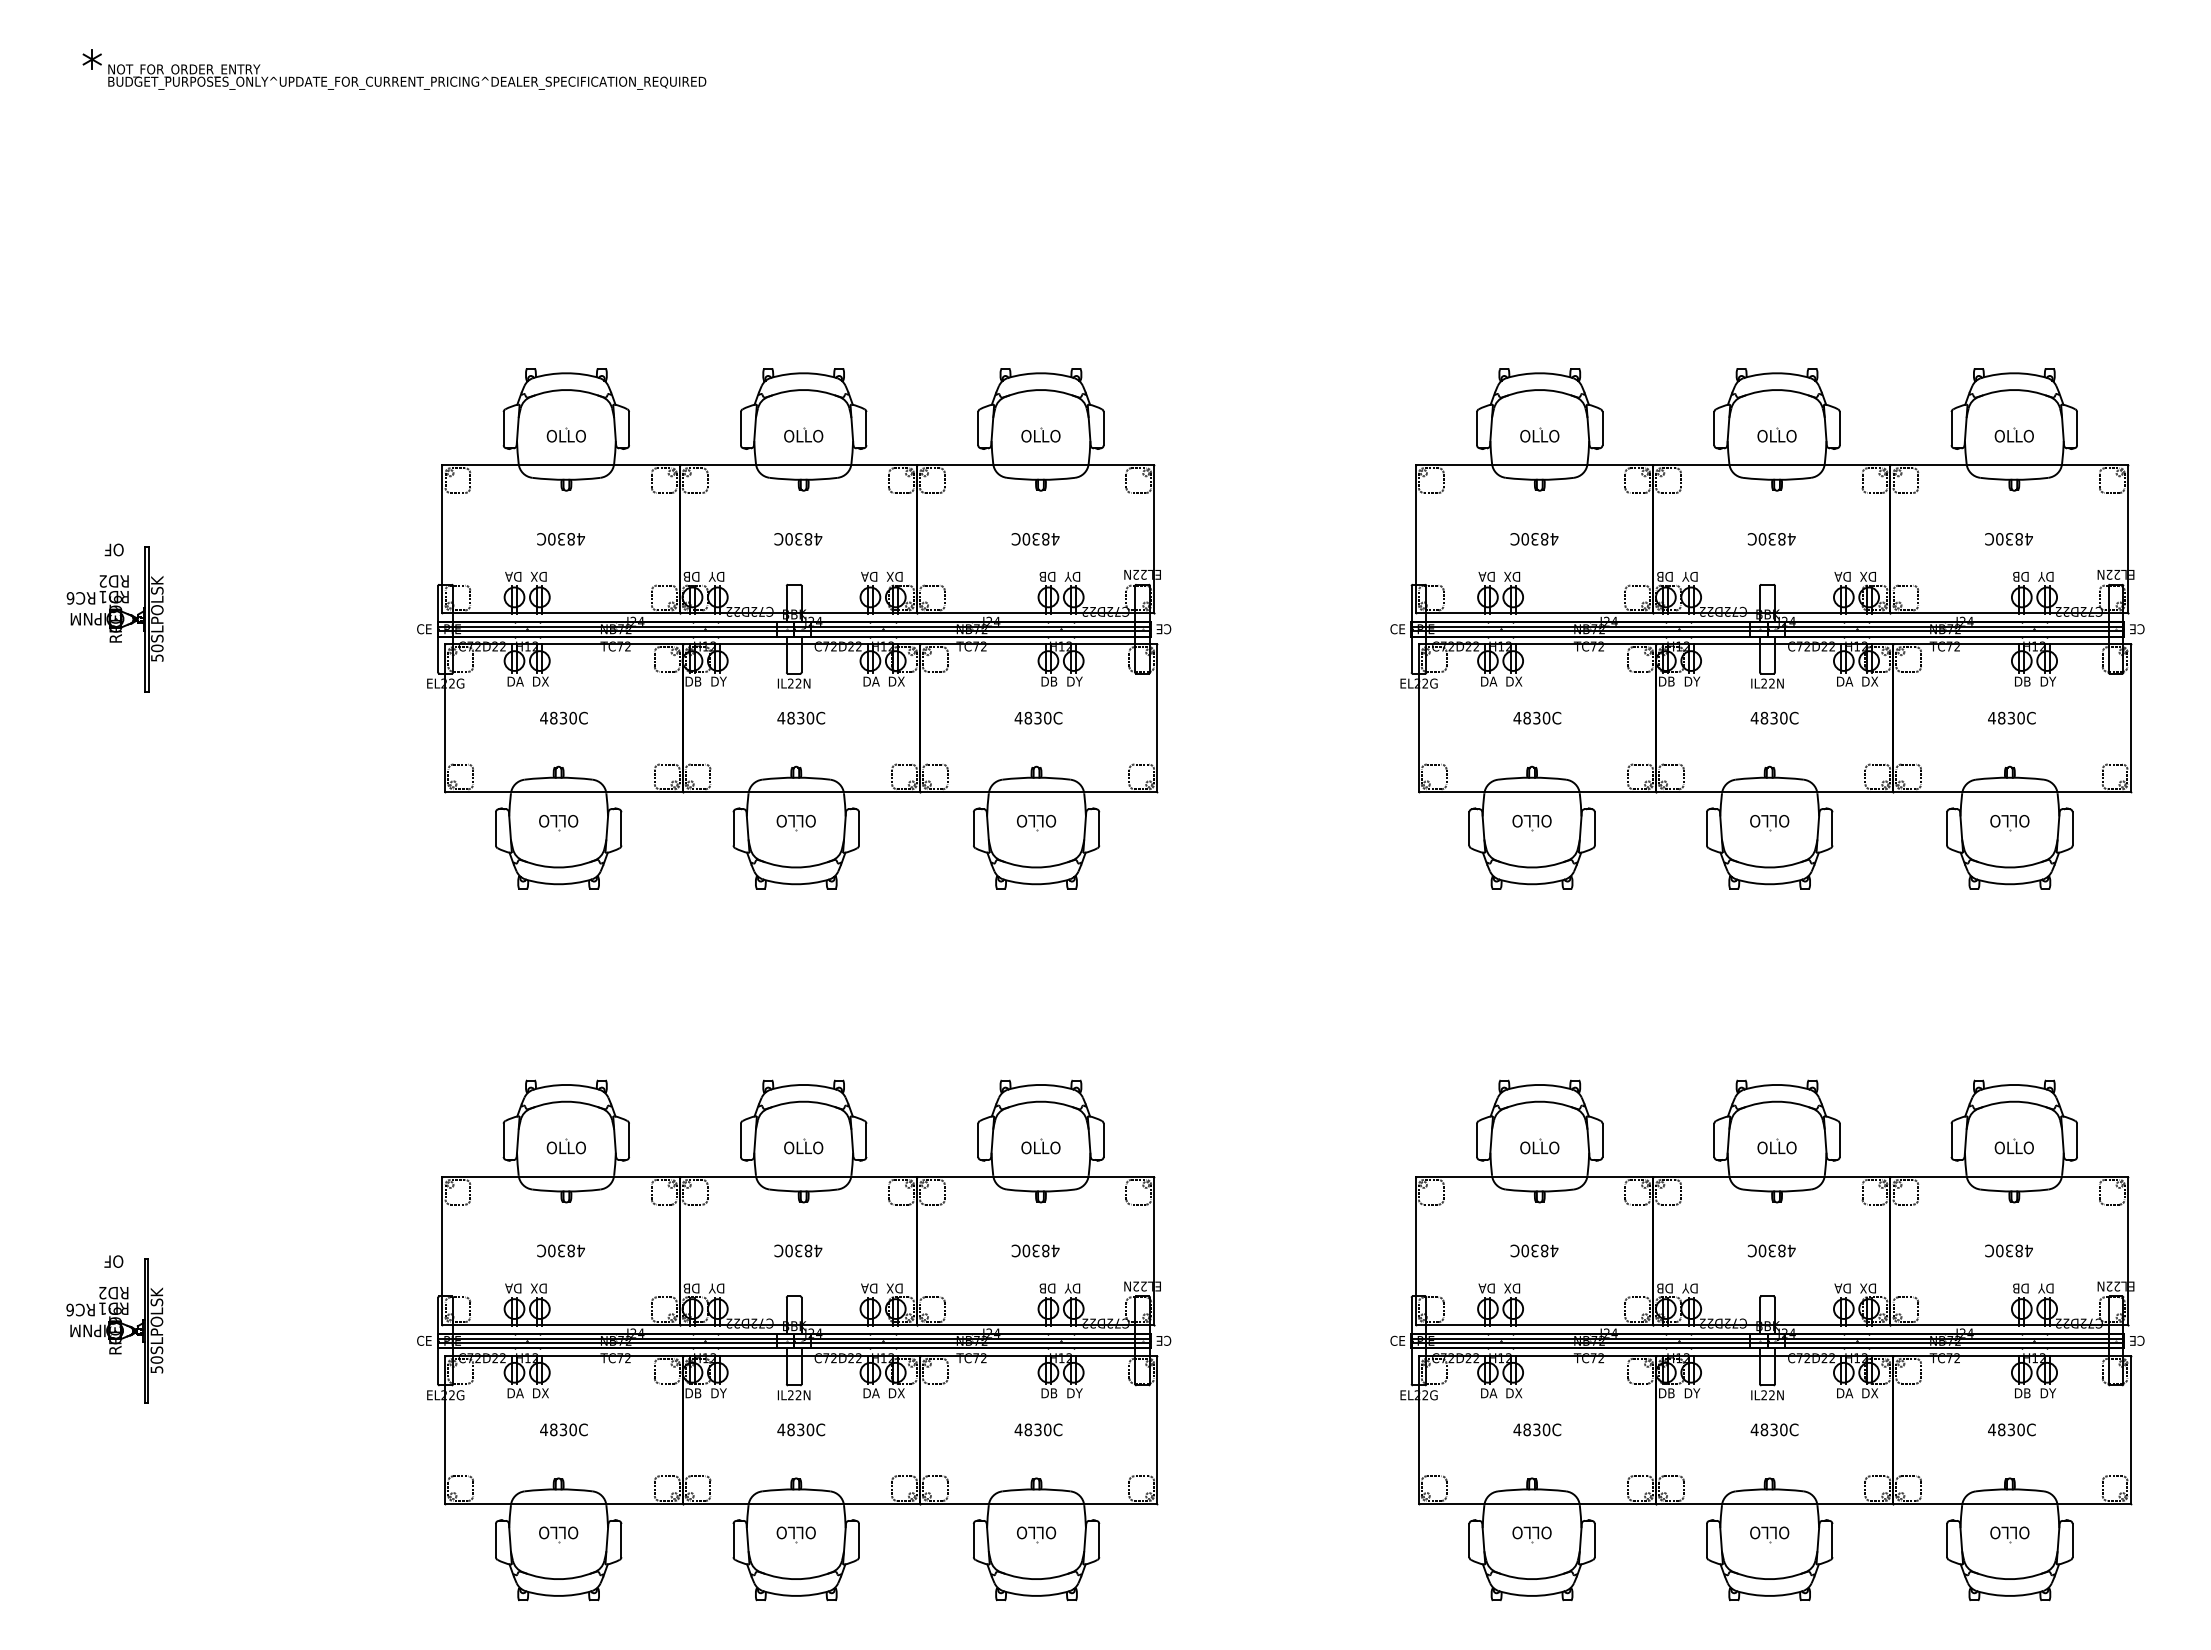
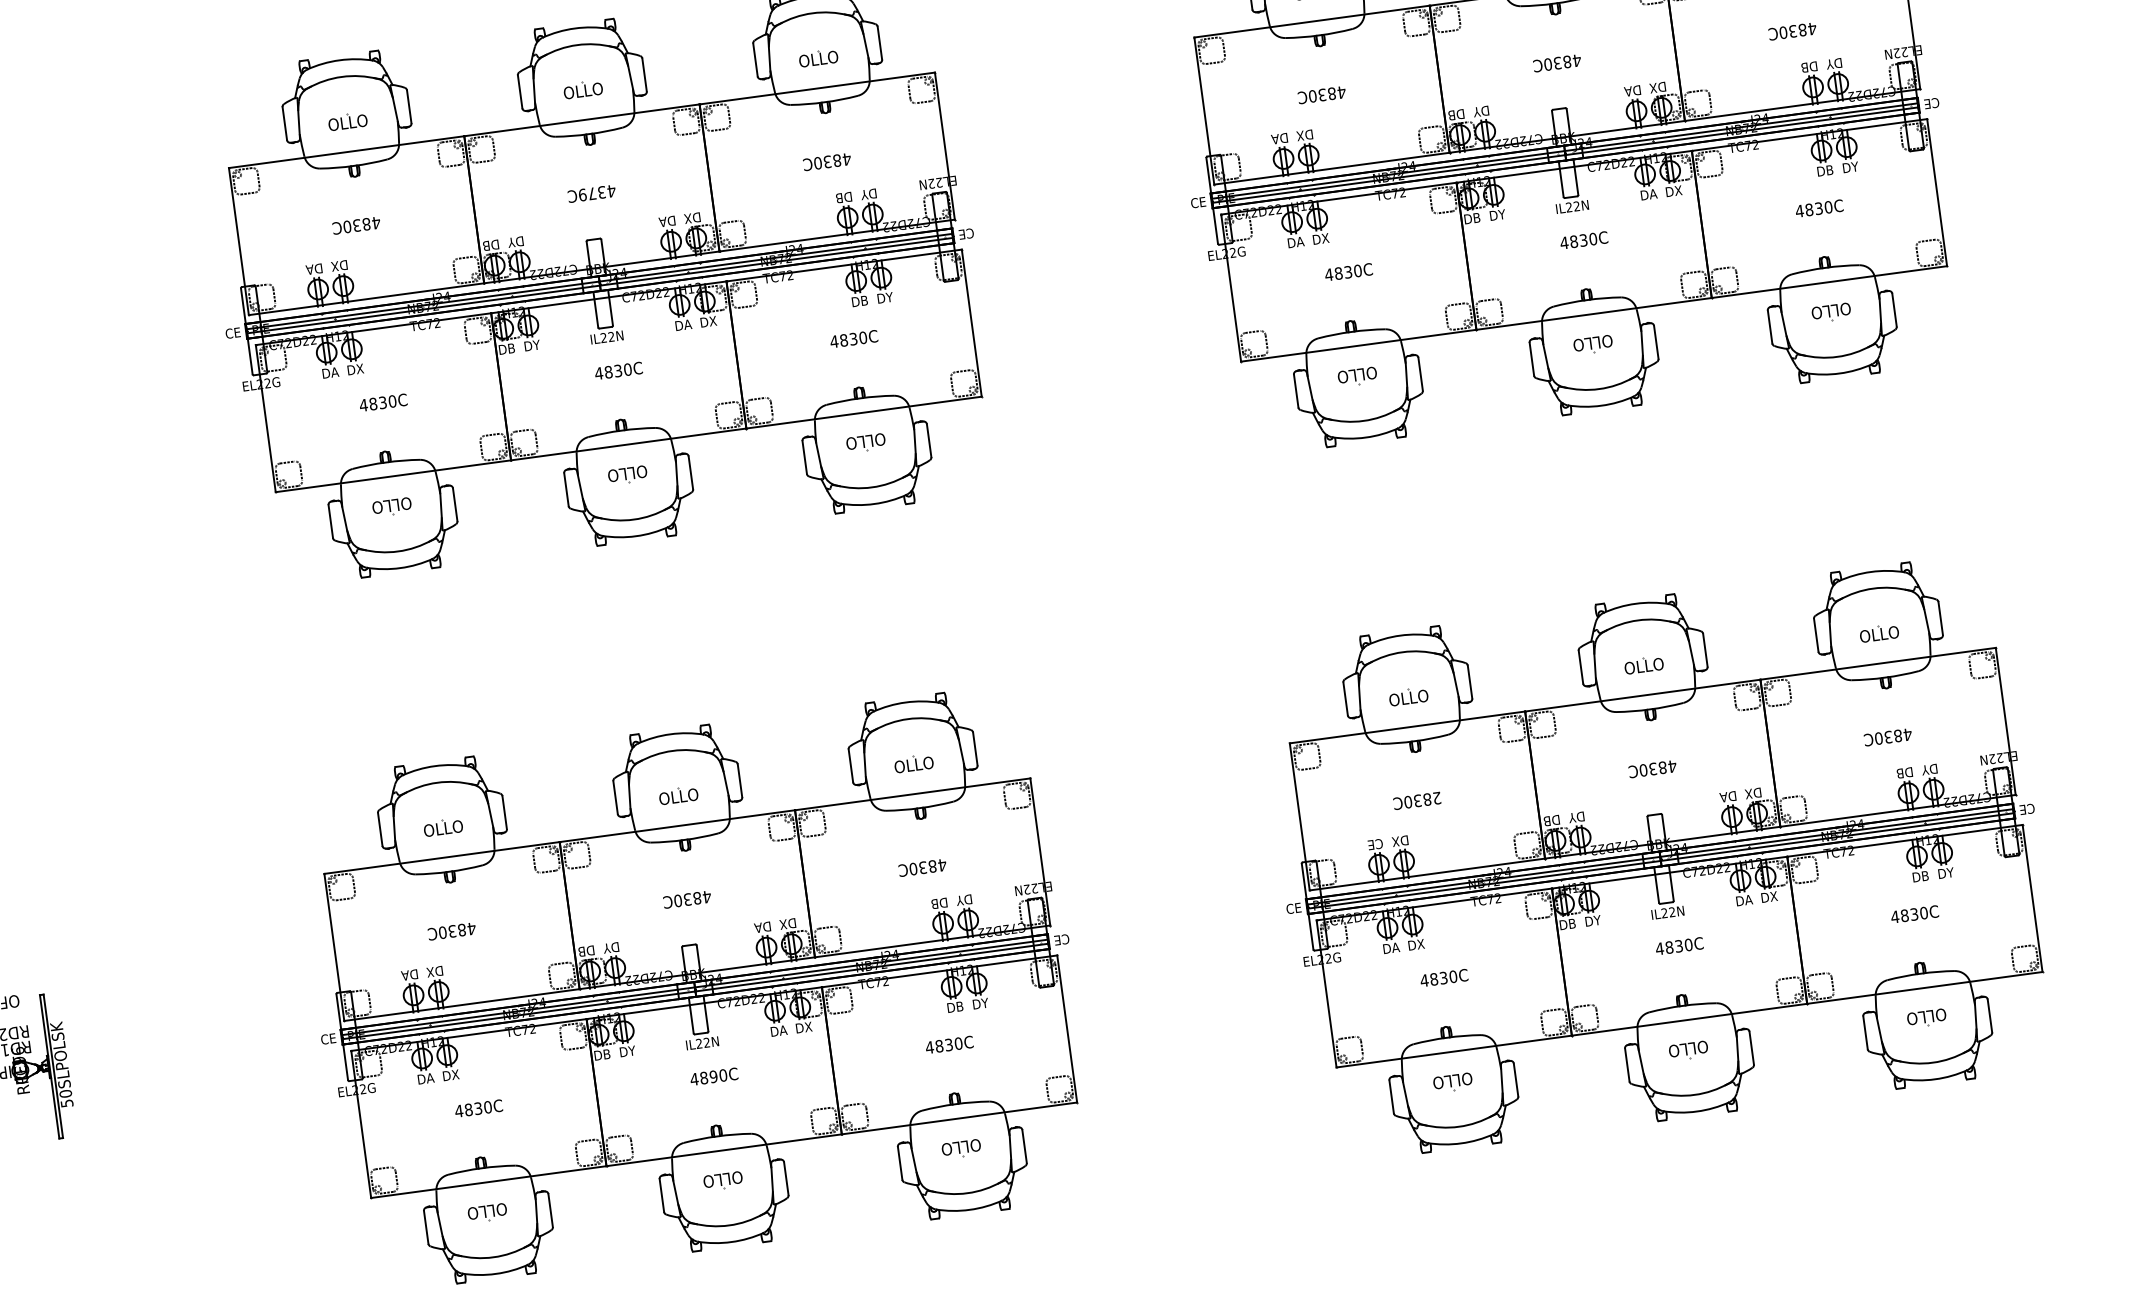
text: (798, 539) -> (592, 194), 4830C -> 4379C
text: (1554, 1250) -> (1437, 797), 4830C -> 2830C
text: (1486, 1288) -> (1374, 844), DA -> CE
text: (800, 1429) -> (713, 1076), 4830C -> 4890C

